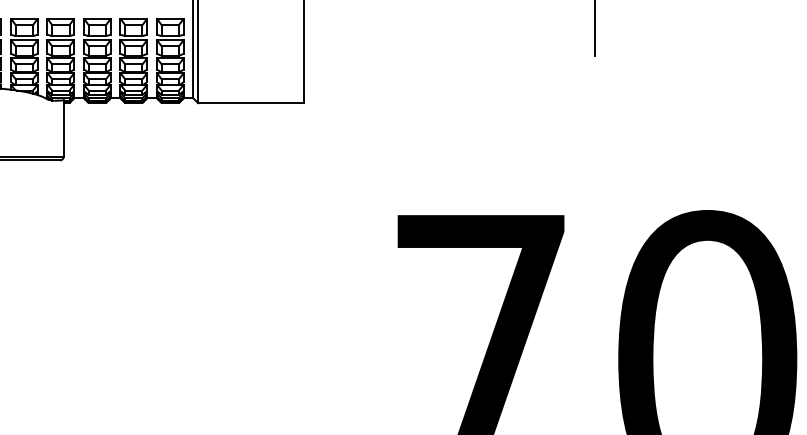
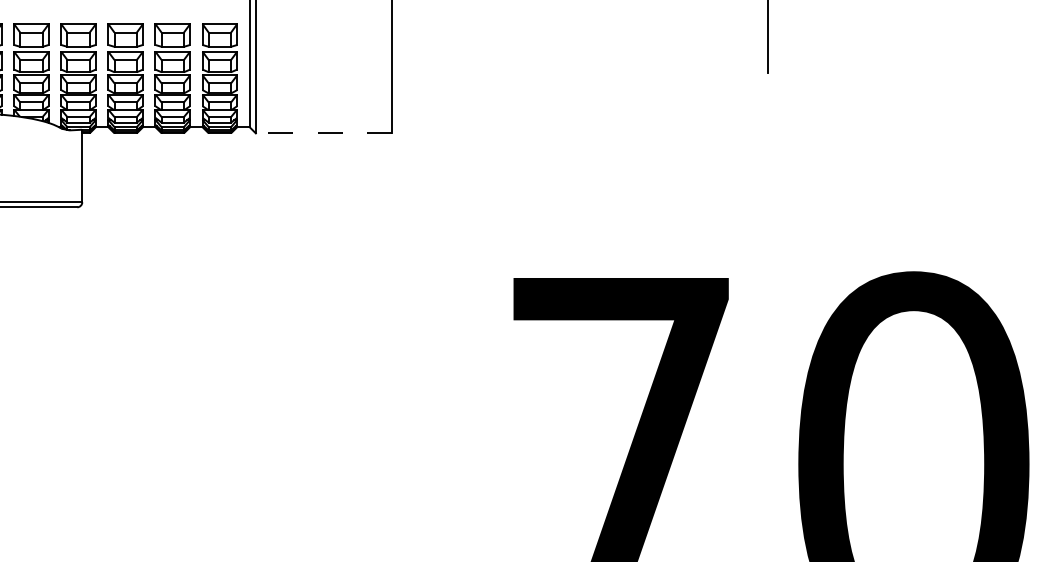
line: (250, 103) -> (323, 133), solid -> dashed

